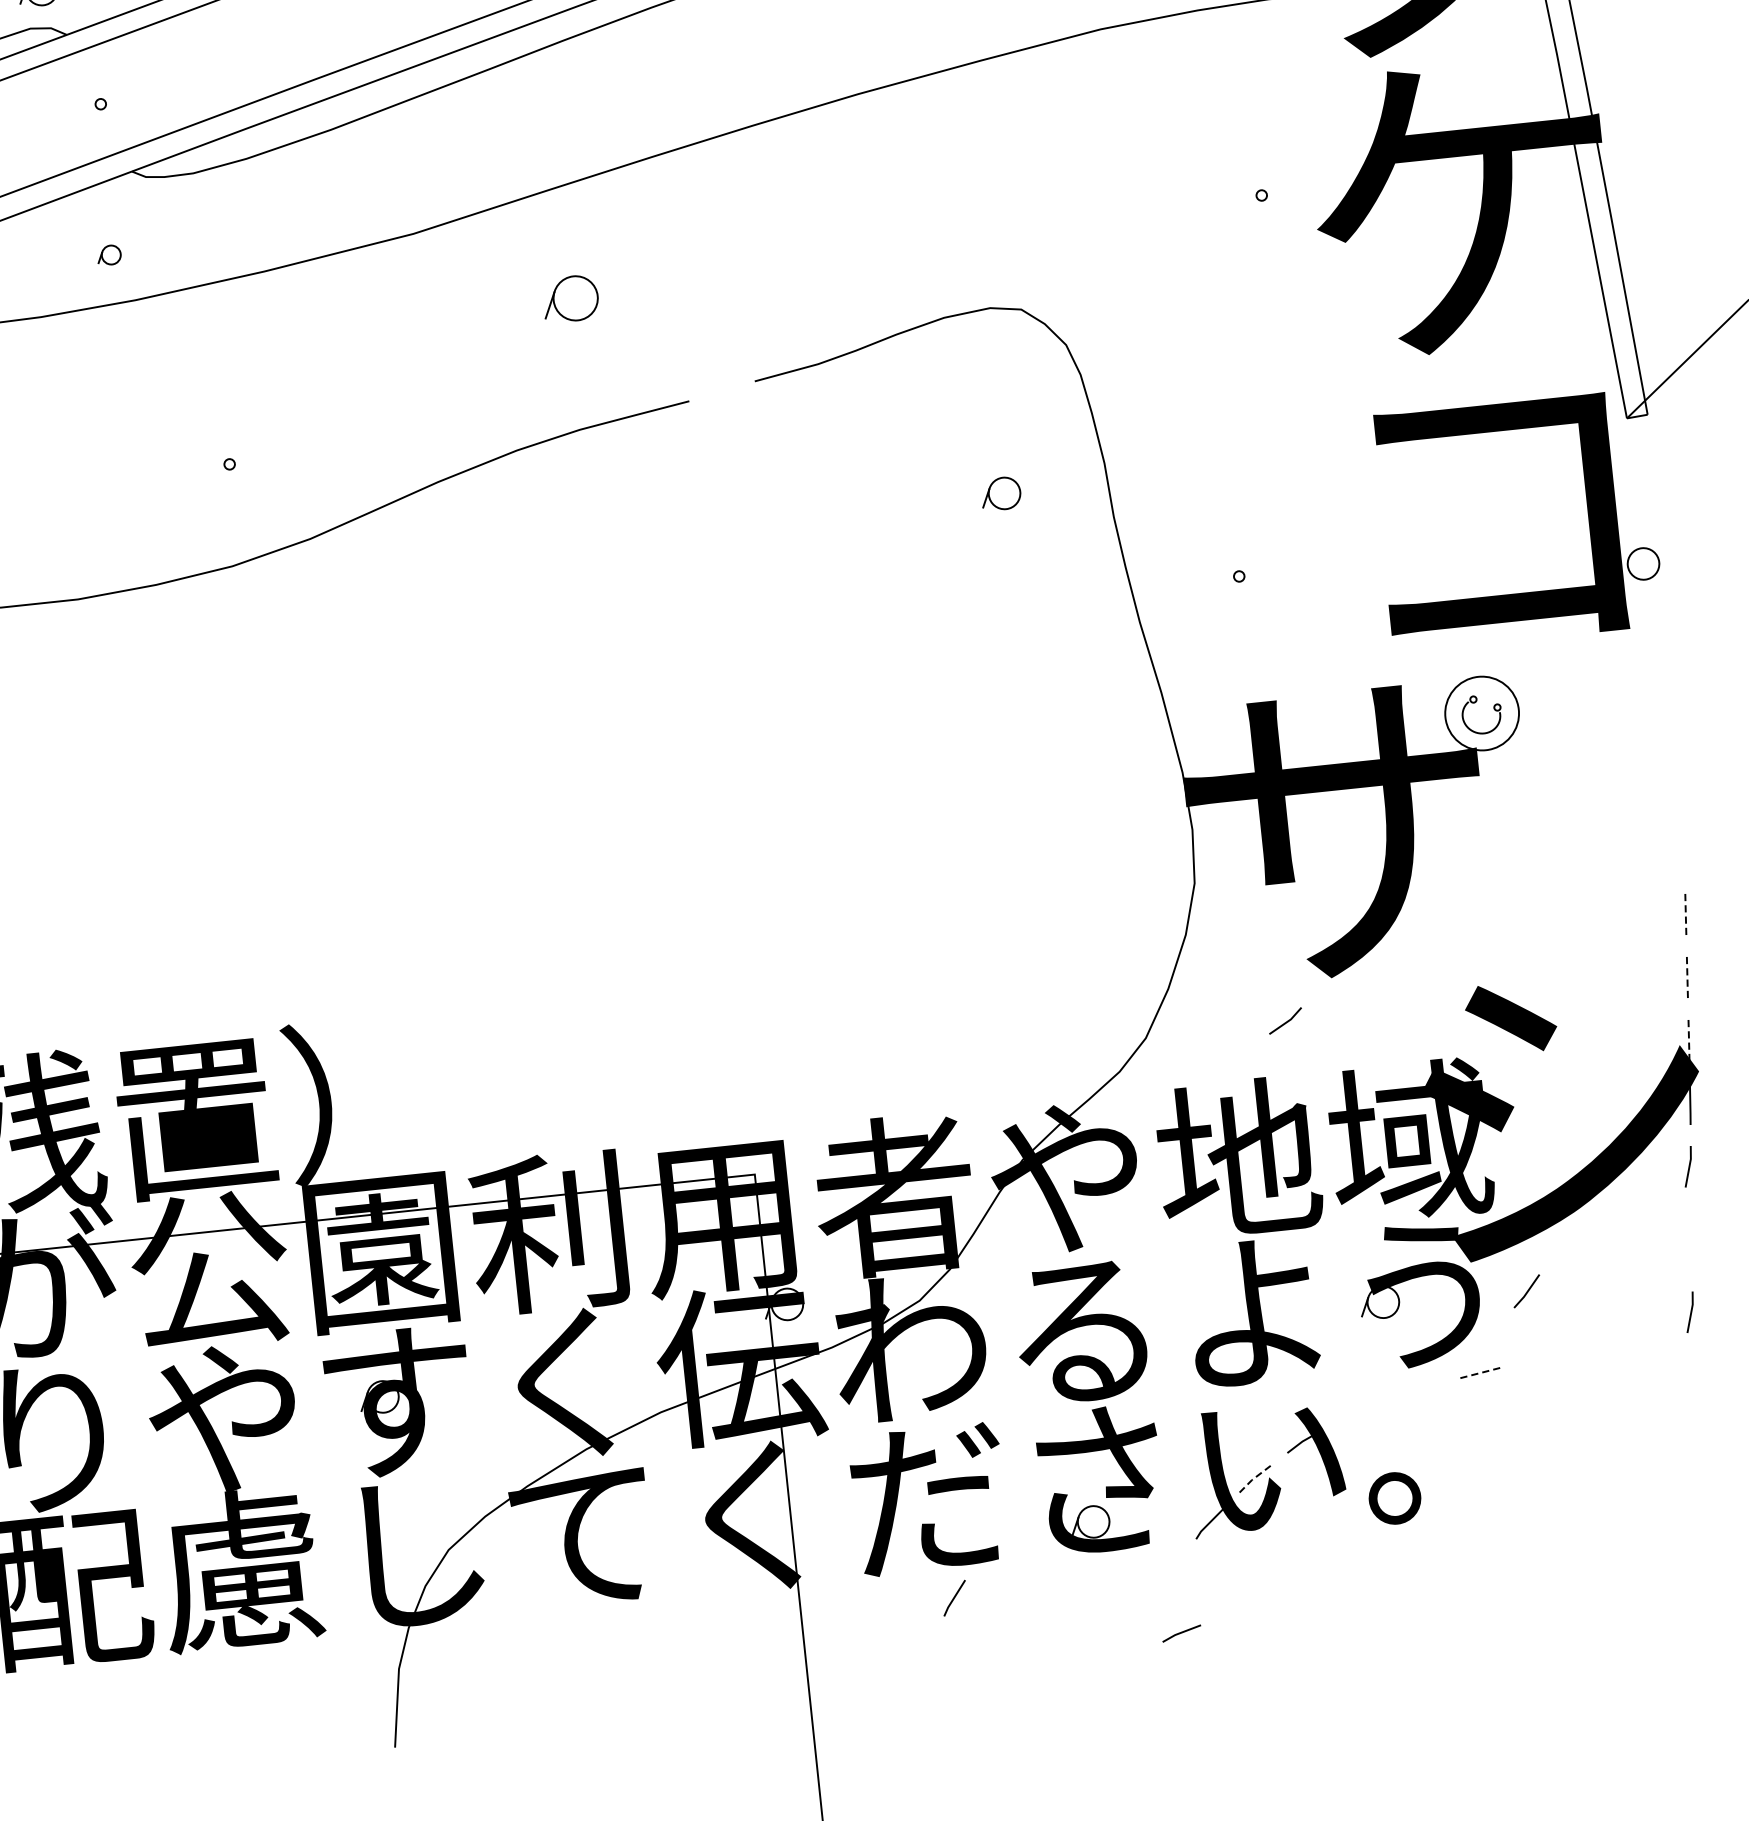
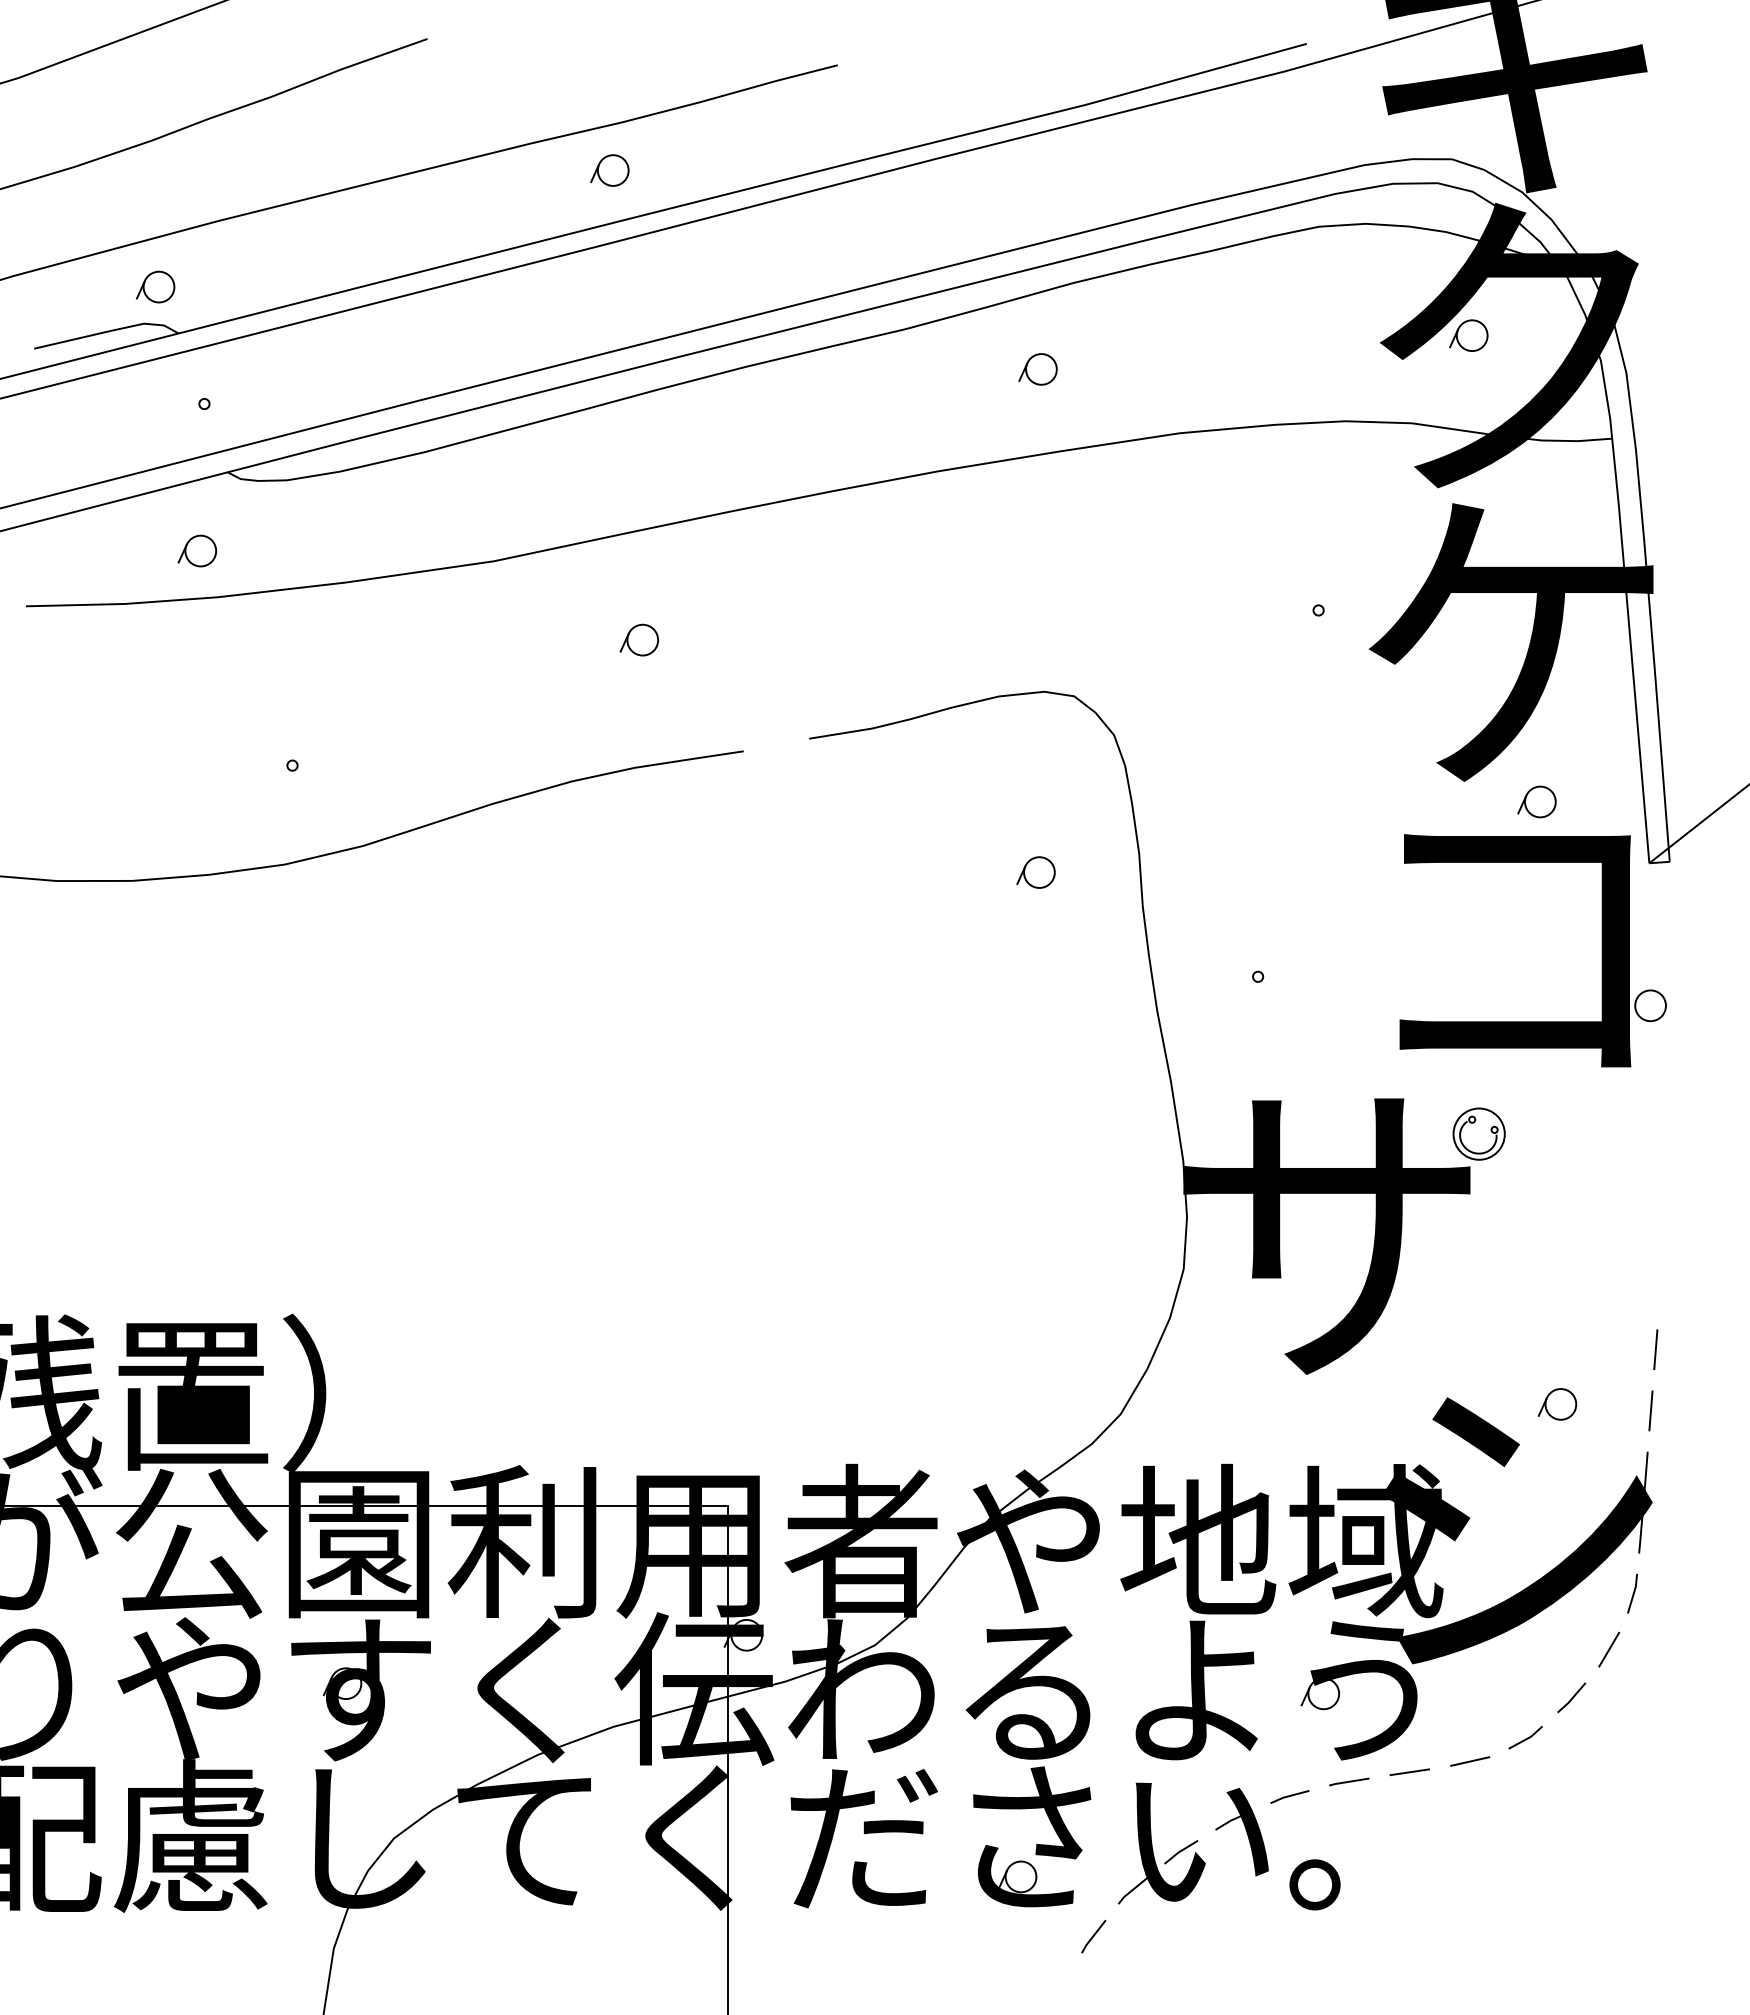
part: (108, 254) -> (196, 550), size x1.67
part: (569, 298) -> (638, 639), size x0.71
part: (1504, 367) -> (1536, 801), added
circle: (1481, 712) -> (1478, 1133), size x0.71
line: (1685, 915) -> (1655, 1350), dashed -> solid
line: (1687, 978) -> (1650, 1411), dashed -> solid
part: (1591, 981) -> (1557, 1404), added
line: (1285, 1021) -> (1525, 1738), moved
line: (1689, 1042) -> (1646, 1473), dashed -> solid
line: (1670, 1226) -> (1609, 1649), added
line: (1526, 1291) -> (1571, 1697), moved
line: (1690, 1312) -> (1619, 1734), removed
line: (1540, 1355) -> (1470, 1761), added
line: (1479, 1373) -> (1409, 1772), dashed -> solid
line: (1419, 1389) -> (1349, 1781), added
line: (1253, 1478) -> (1180, 1851), dashed -> solid
line: (954, 1598) -> (1093, 1936), moved
line: (1181, 1633) -> (1289, 1796), moved

